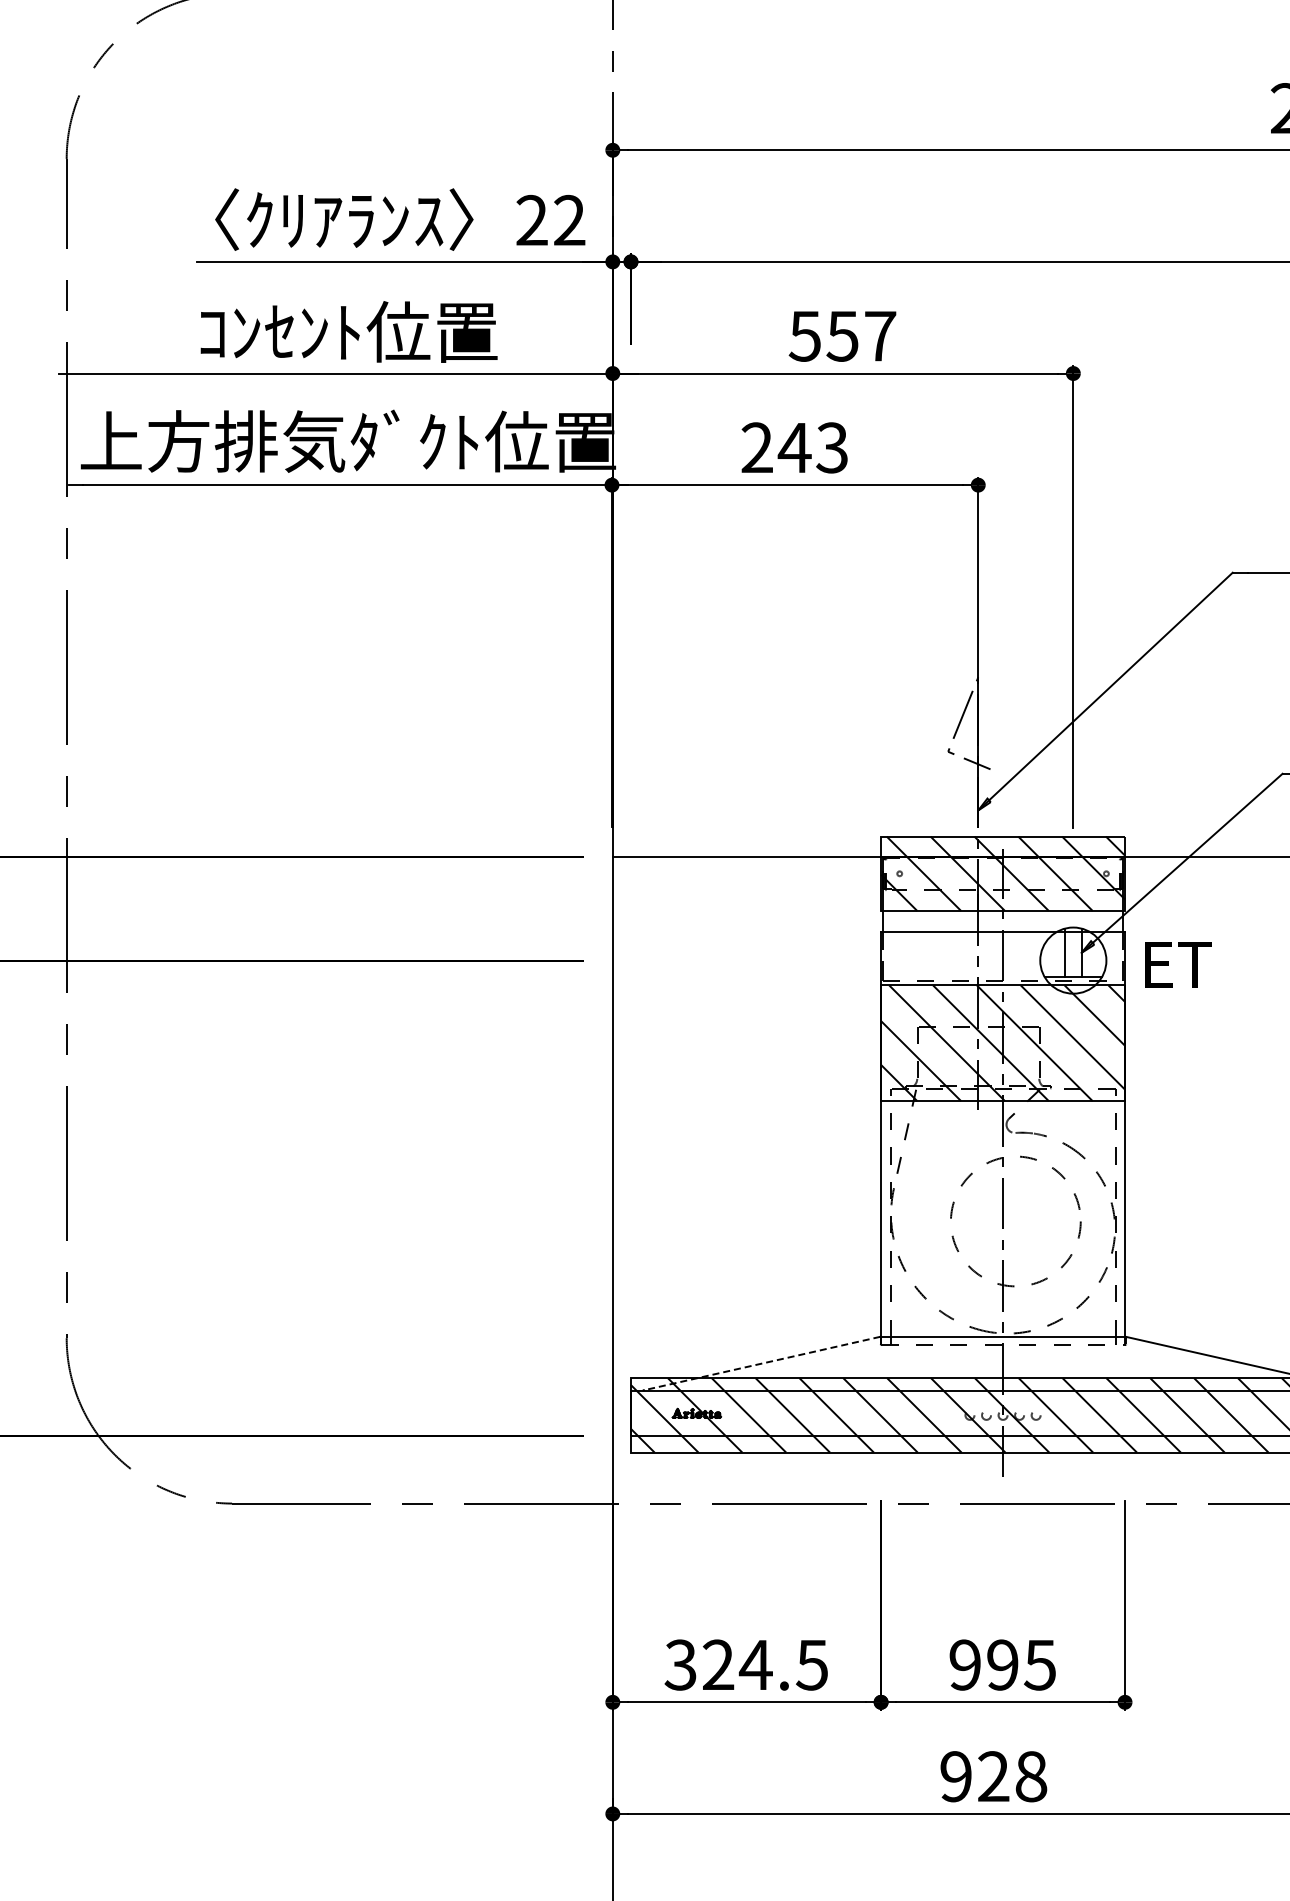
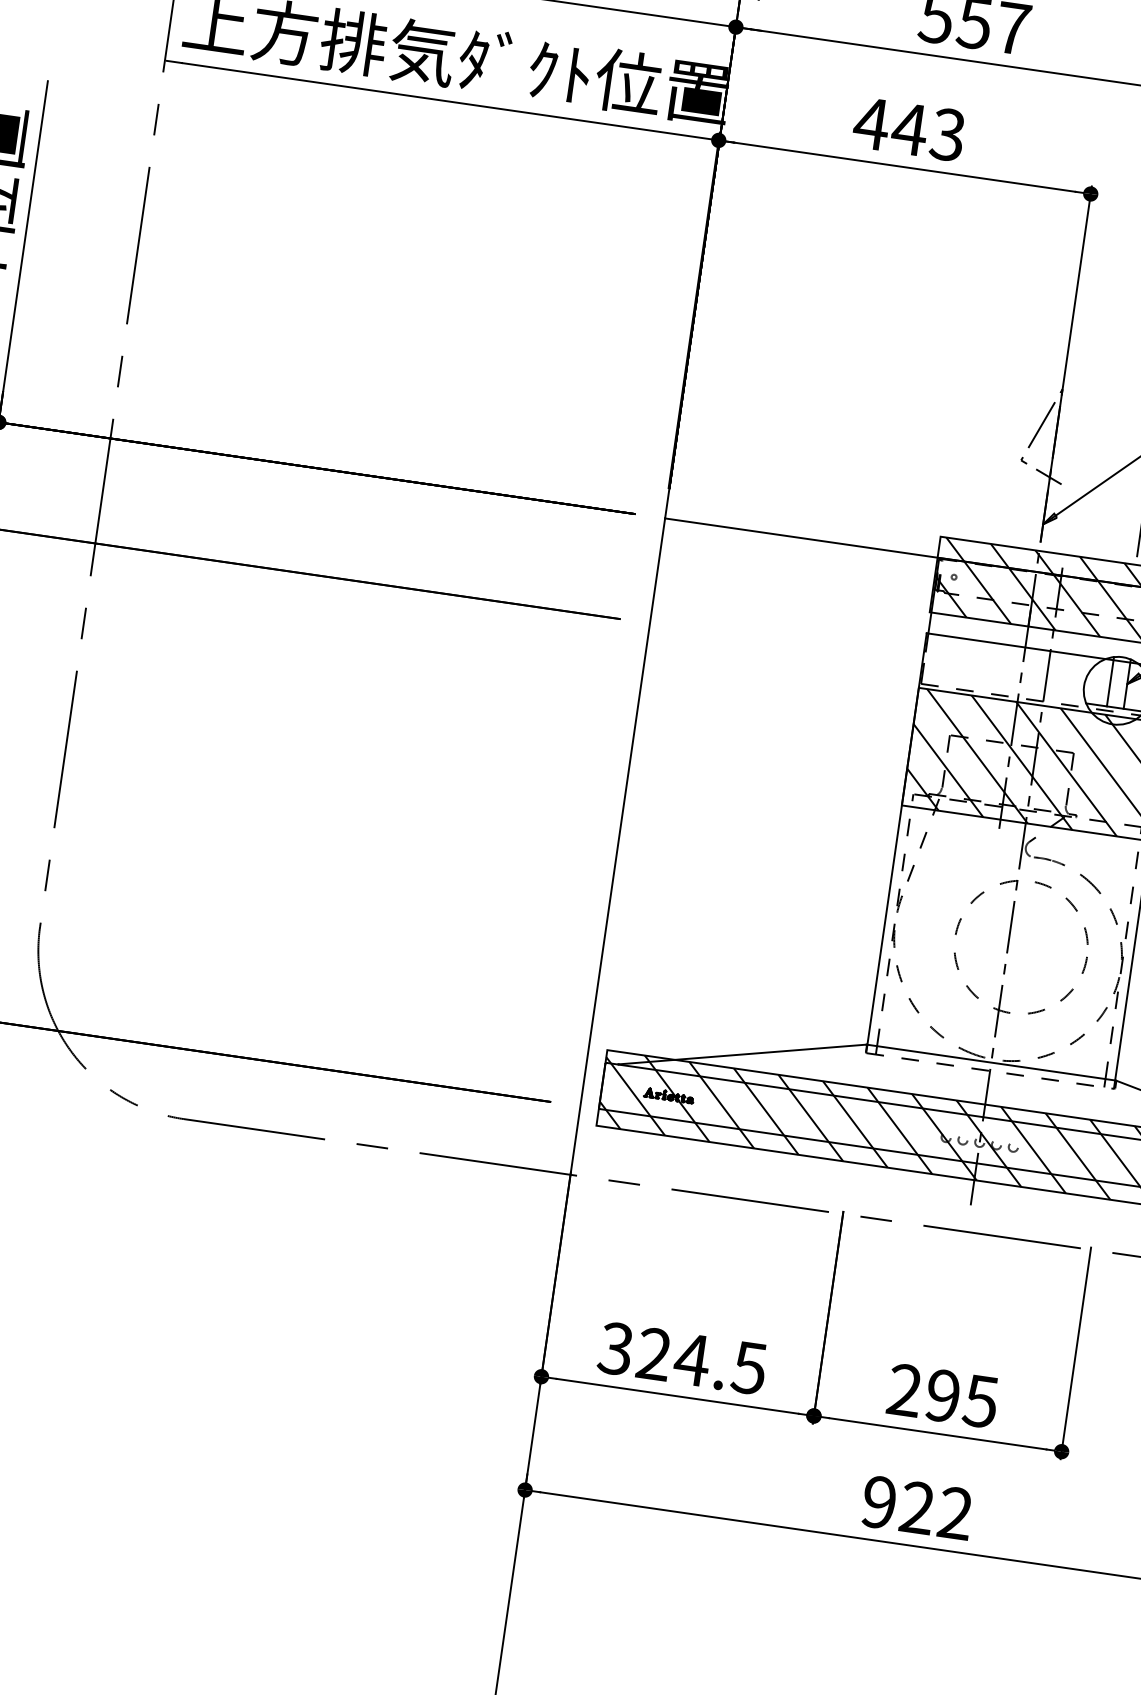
text: (757, 447) -> (872, 123), 243 -> 443
line: (761, 1363) -> (742, 1054), dashed -> solid
text: (964, 1664) -> (904, 1389), 995 -> 295
text: (1031, 1776) -> (955, 1513), 928 -> 922

